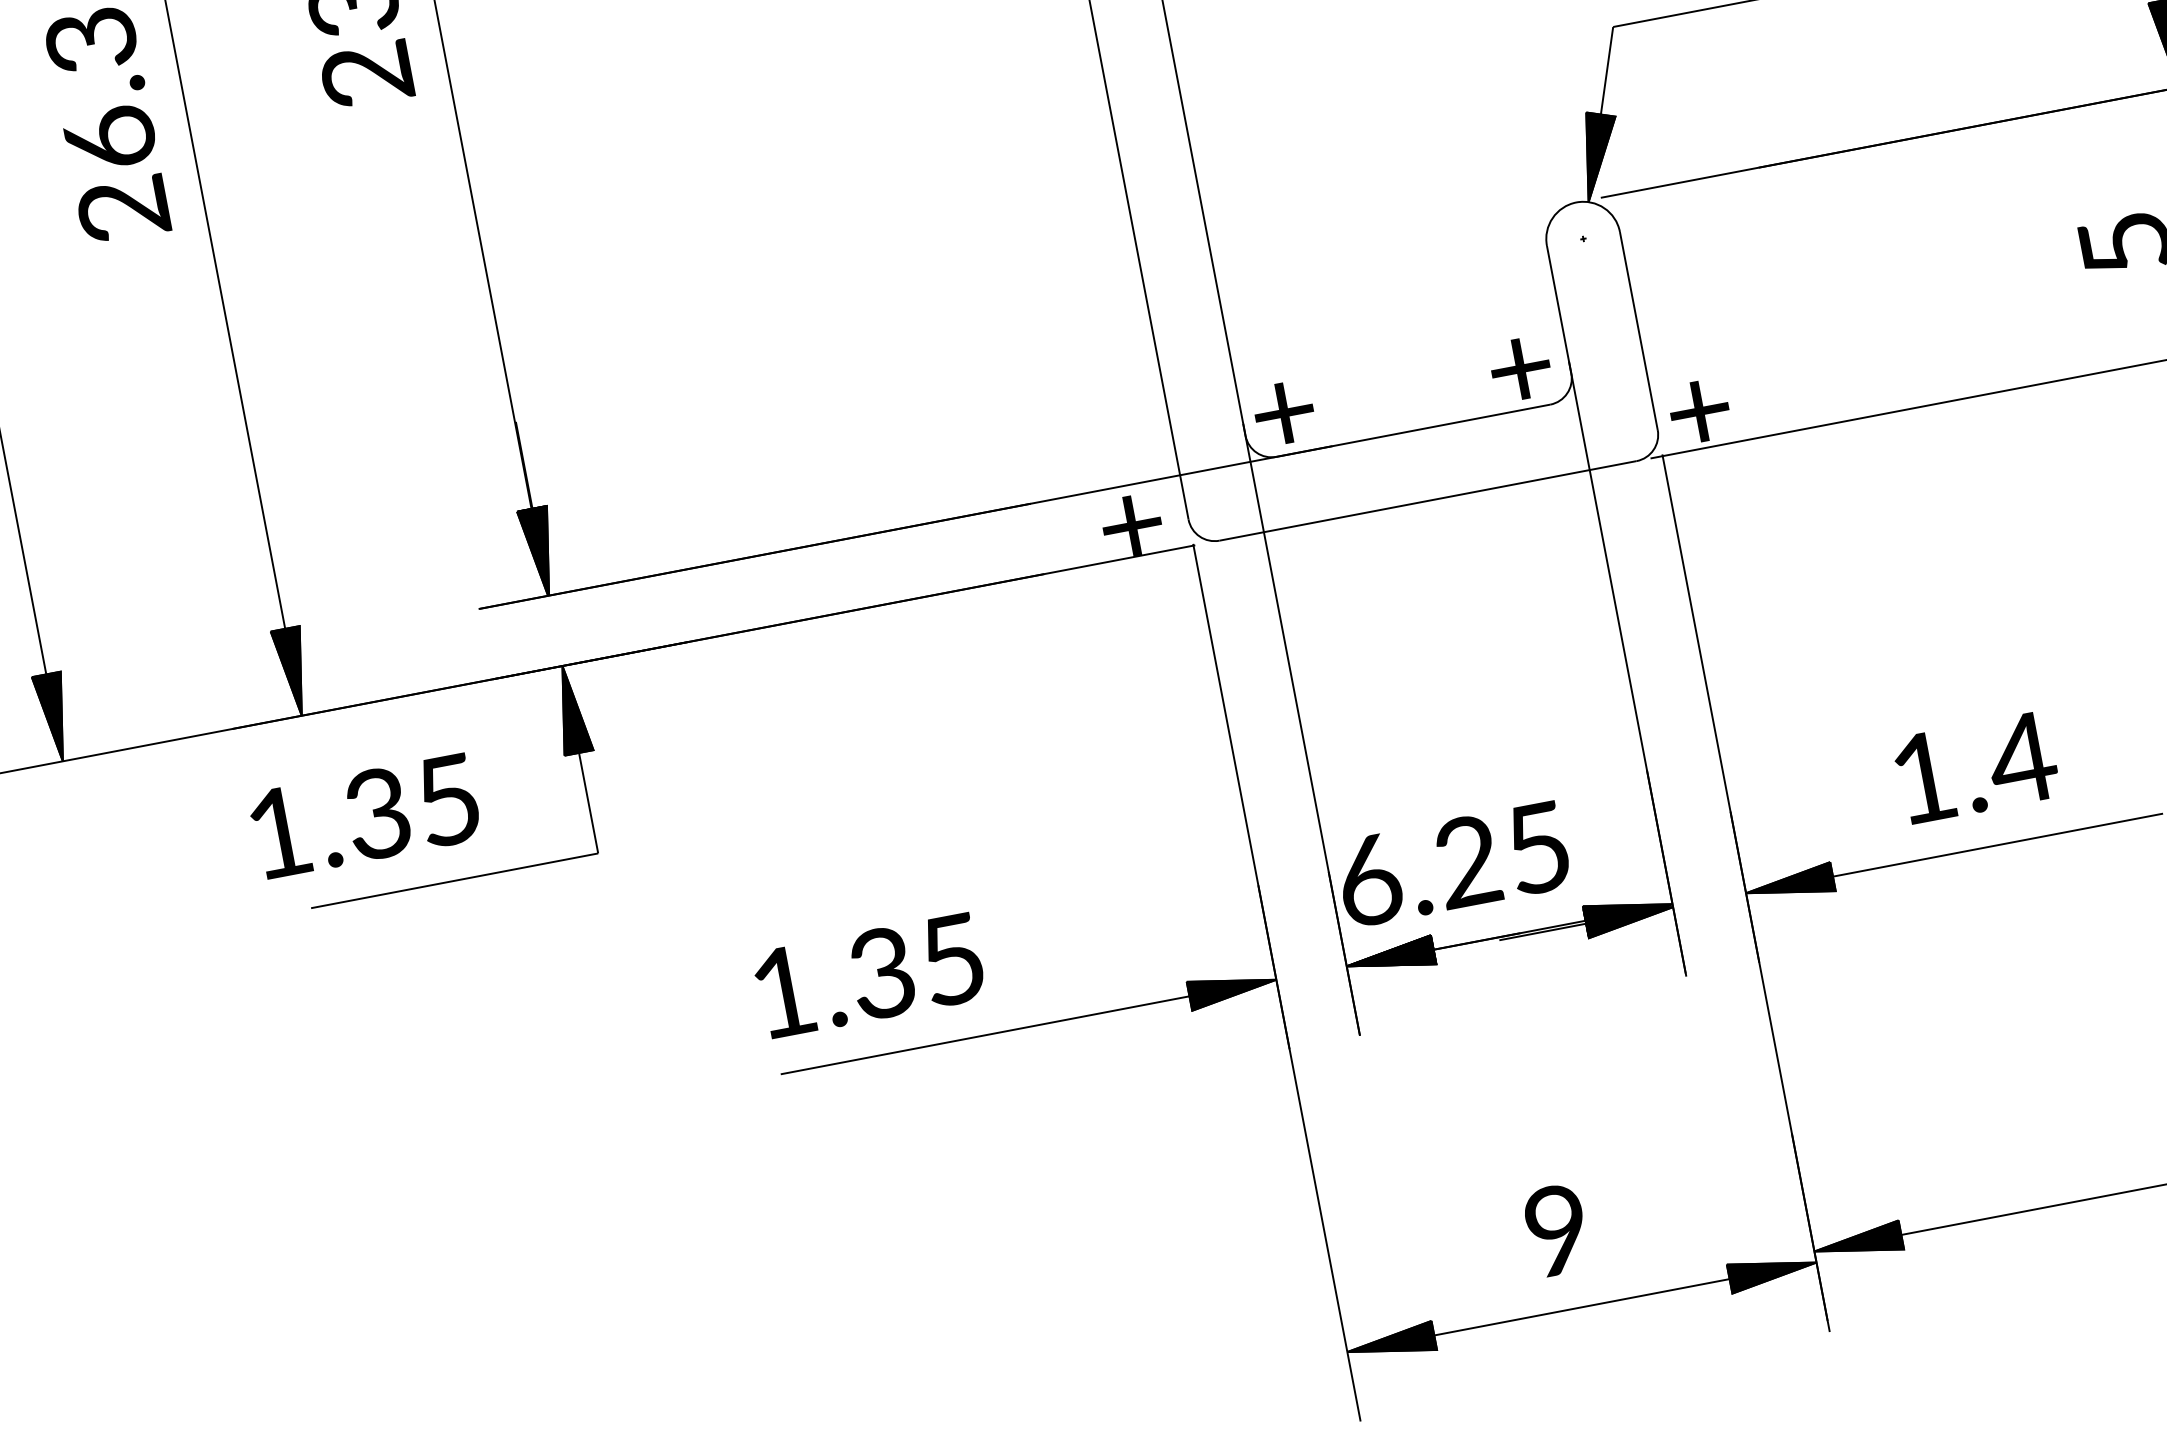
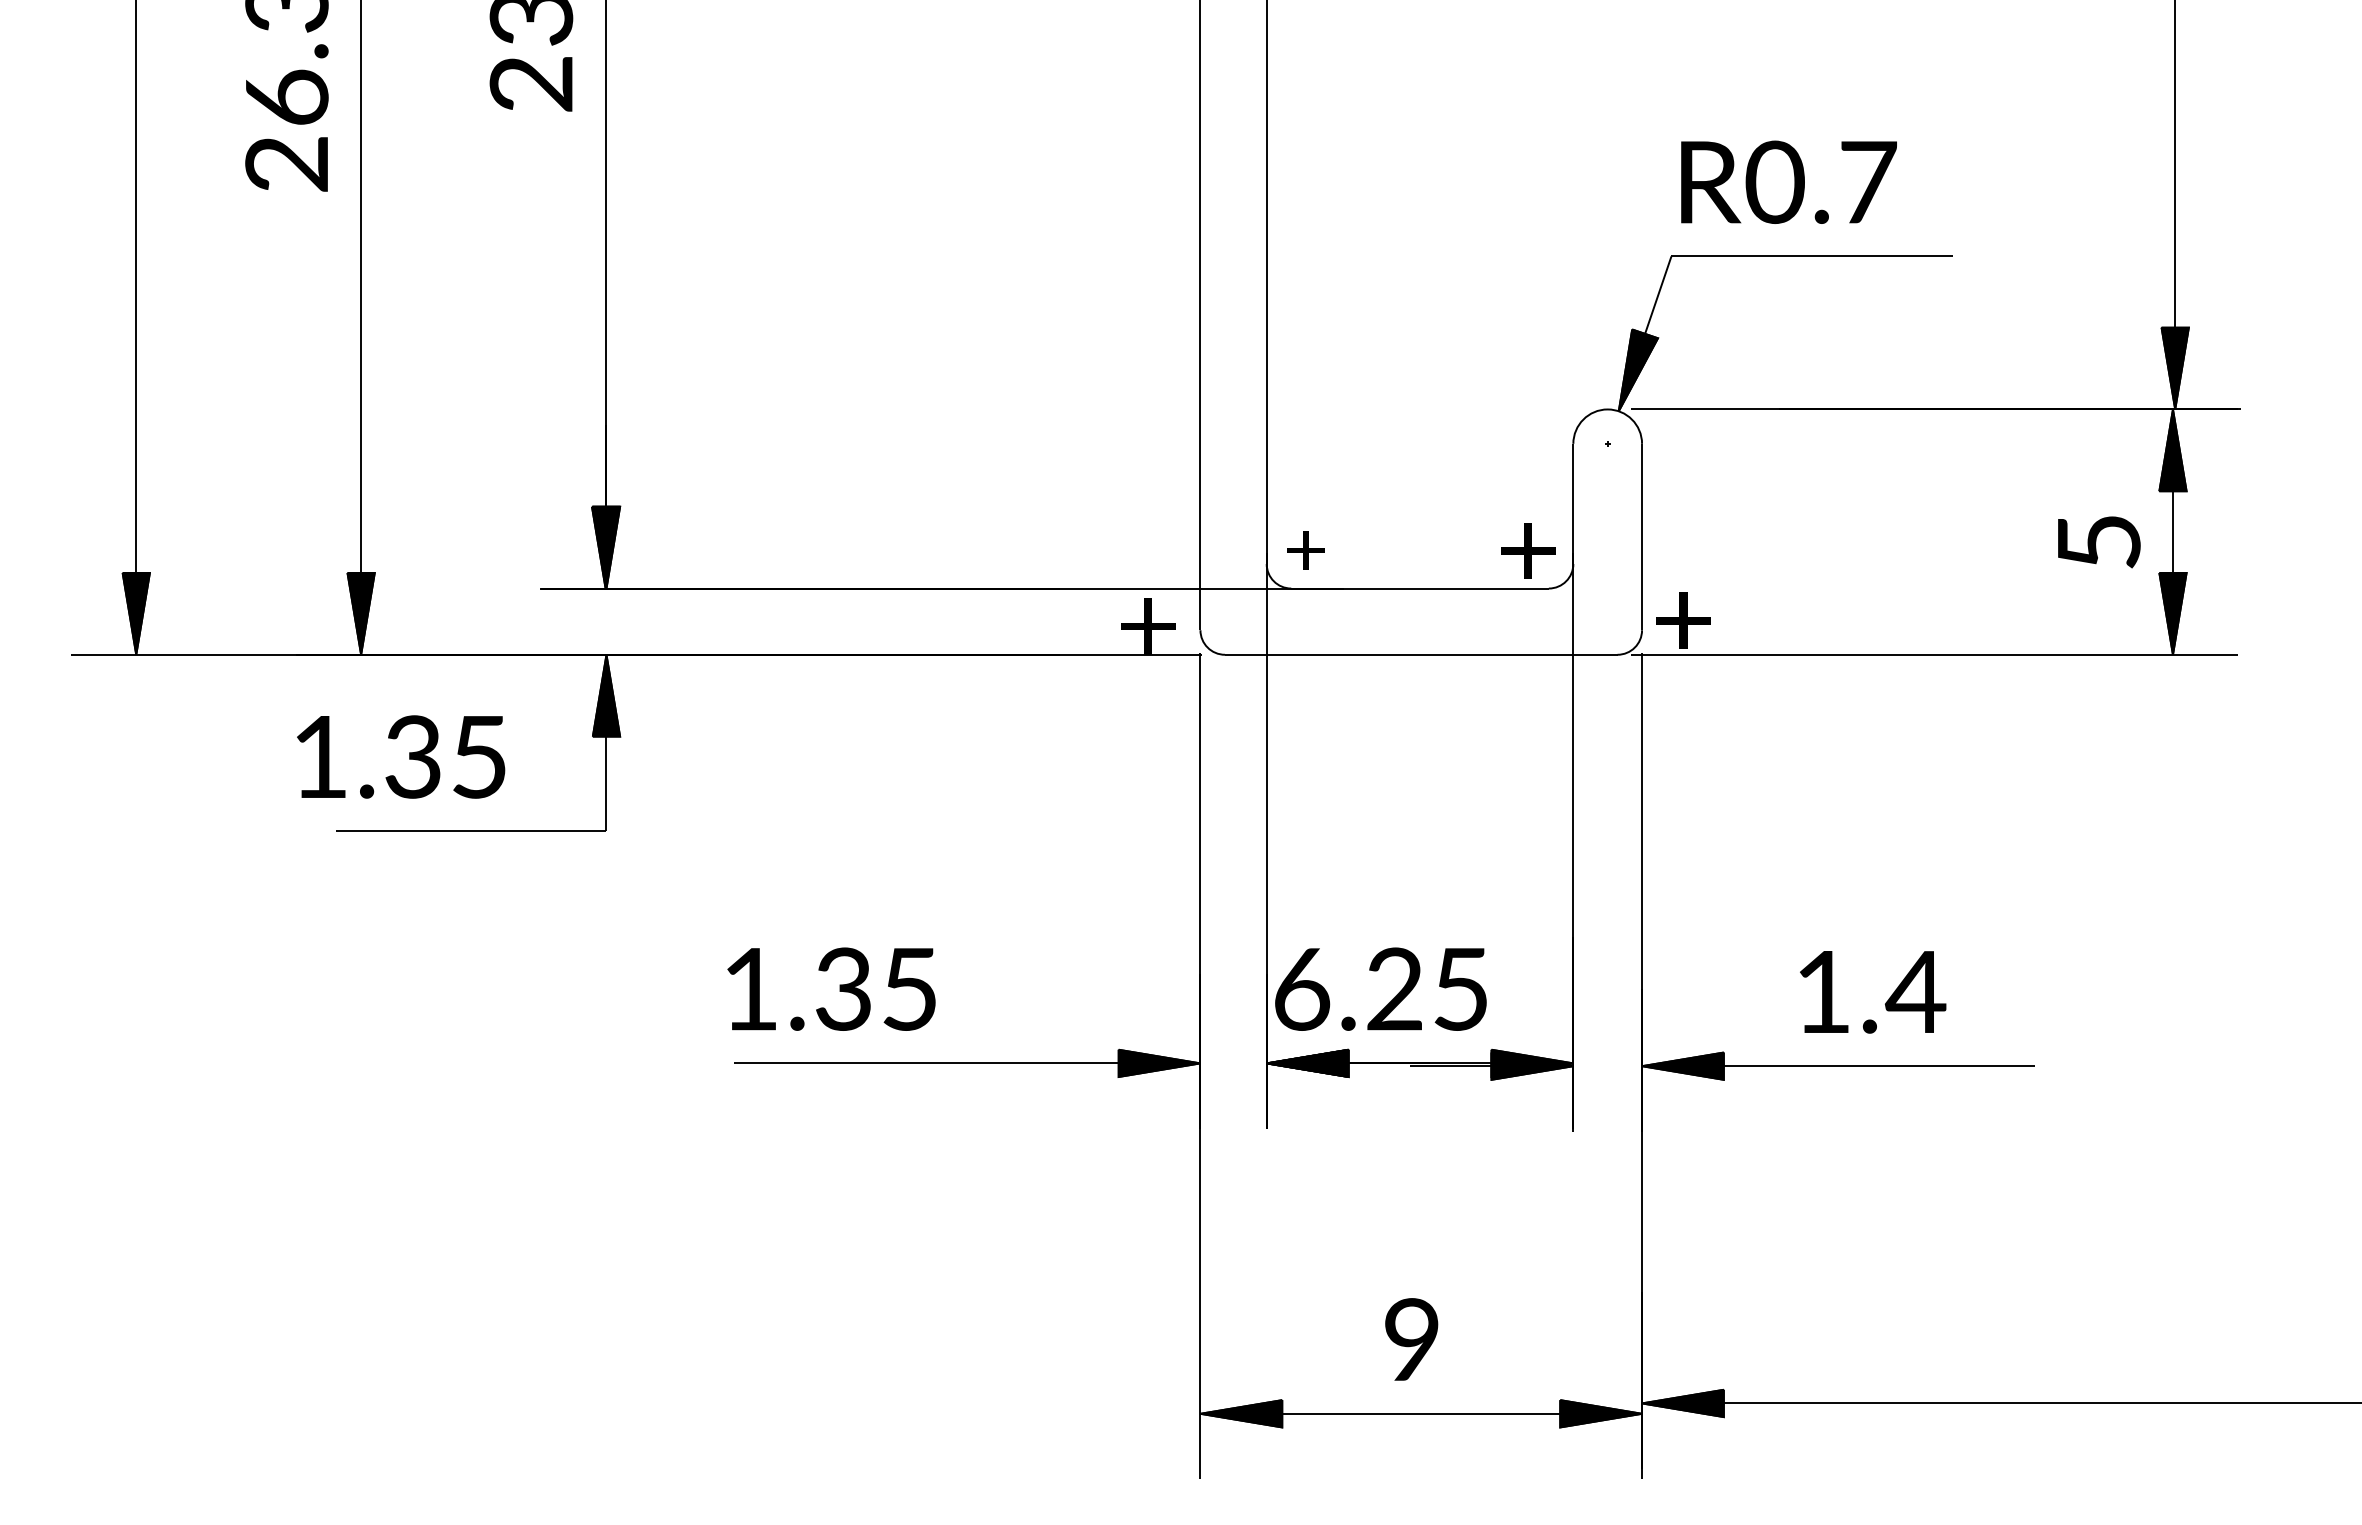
part: (1283, 413) -> (1305, 550), size x0.7

